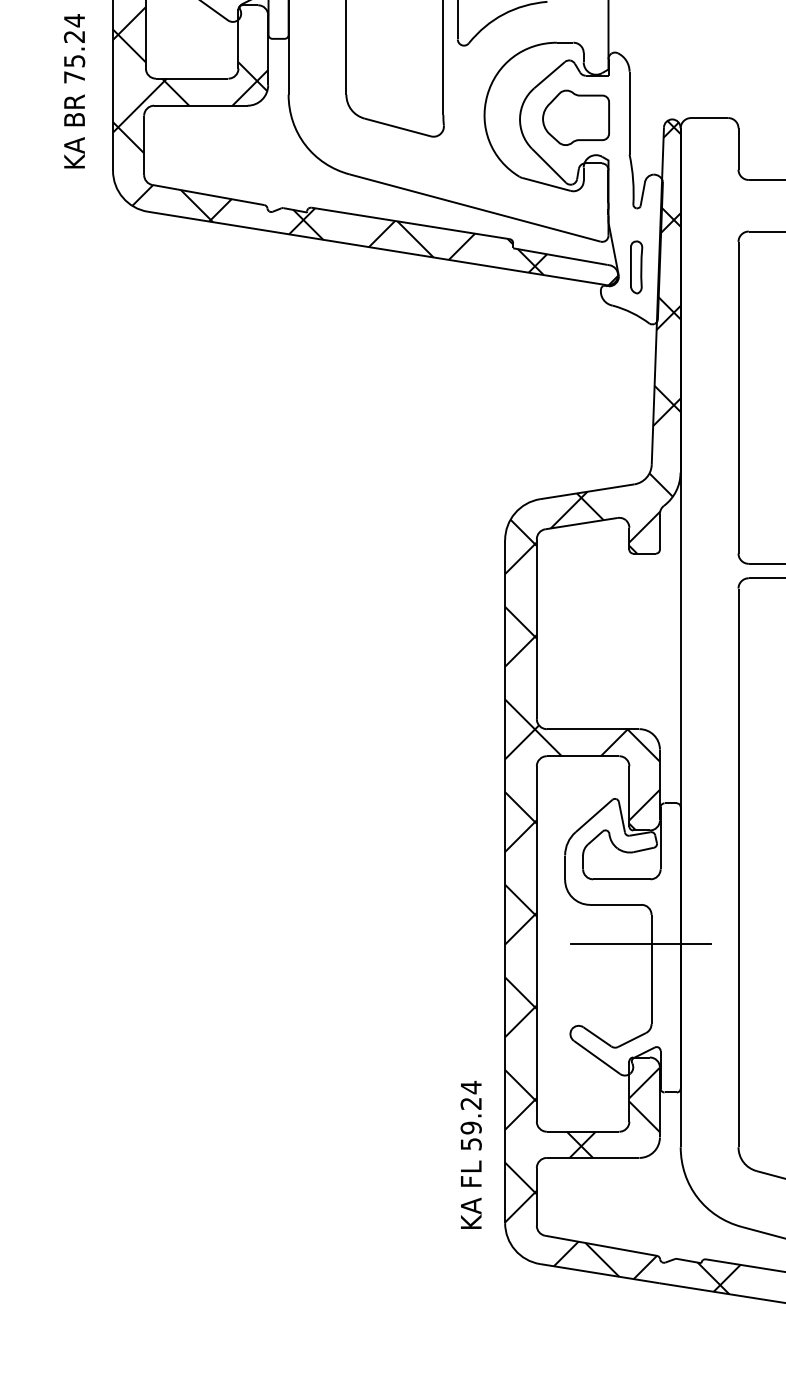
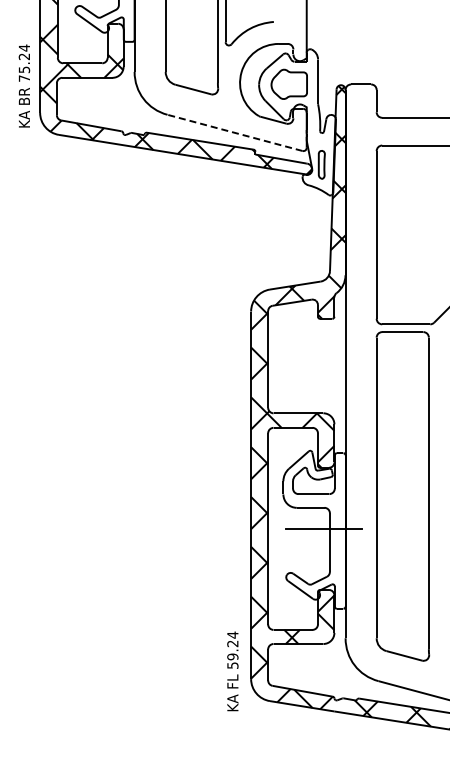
text: (74, 90) -> (24, 85), moved
line: (476, 207) -> (235, 132), solid -> dashed
text: (470, 1155) -> (232, 671), moved

